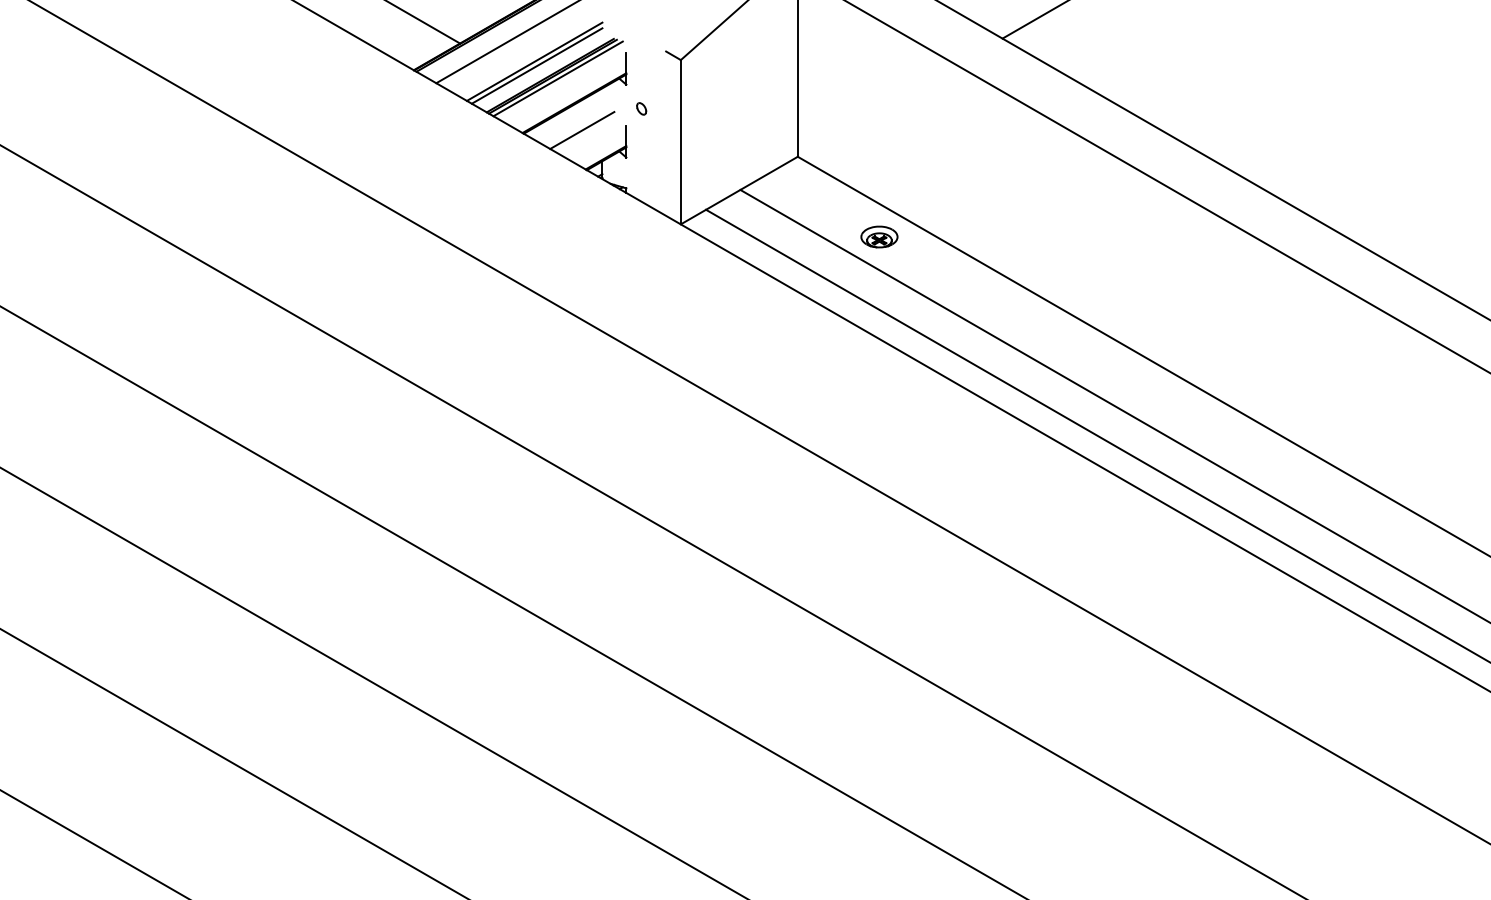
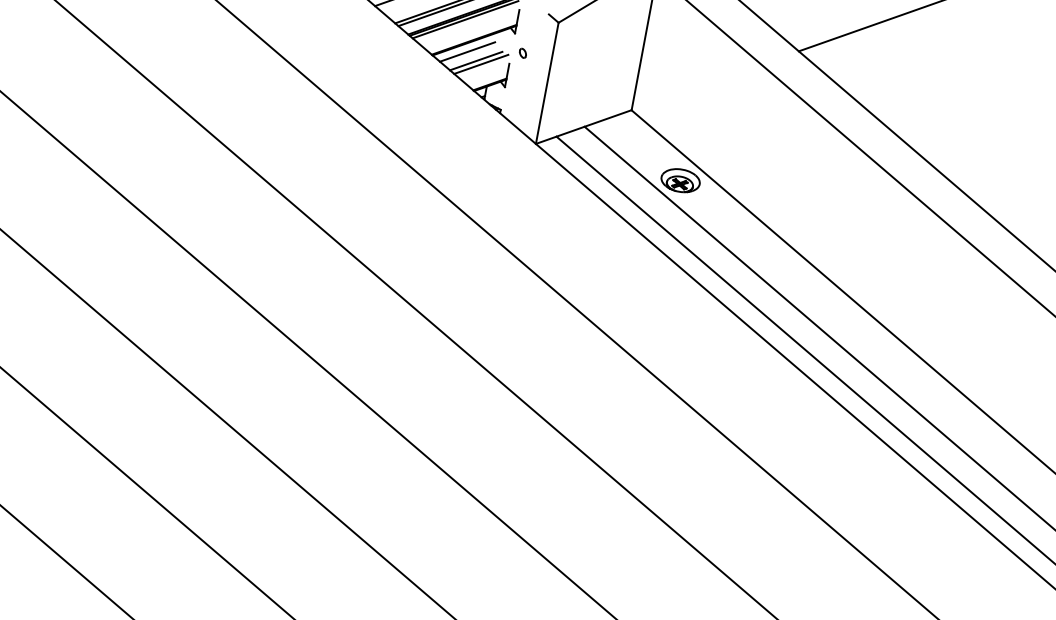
line: (568, 120) -> (467, 51), added
line: (589, 133) -> (481, 64), added
part: (879, 236) -> (680, 180), size x1.43

